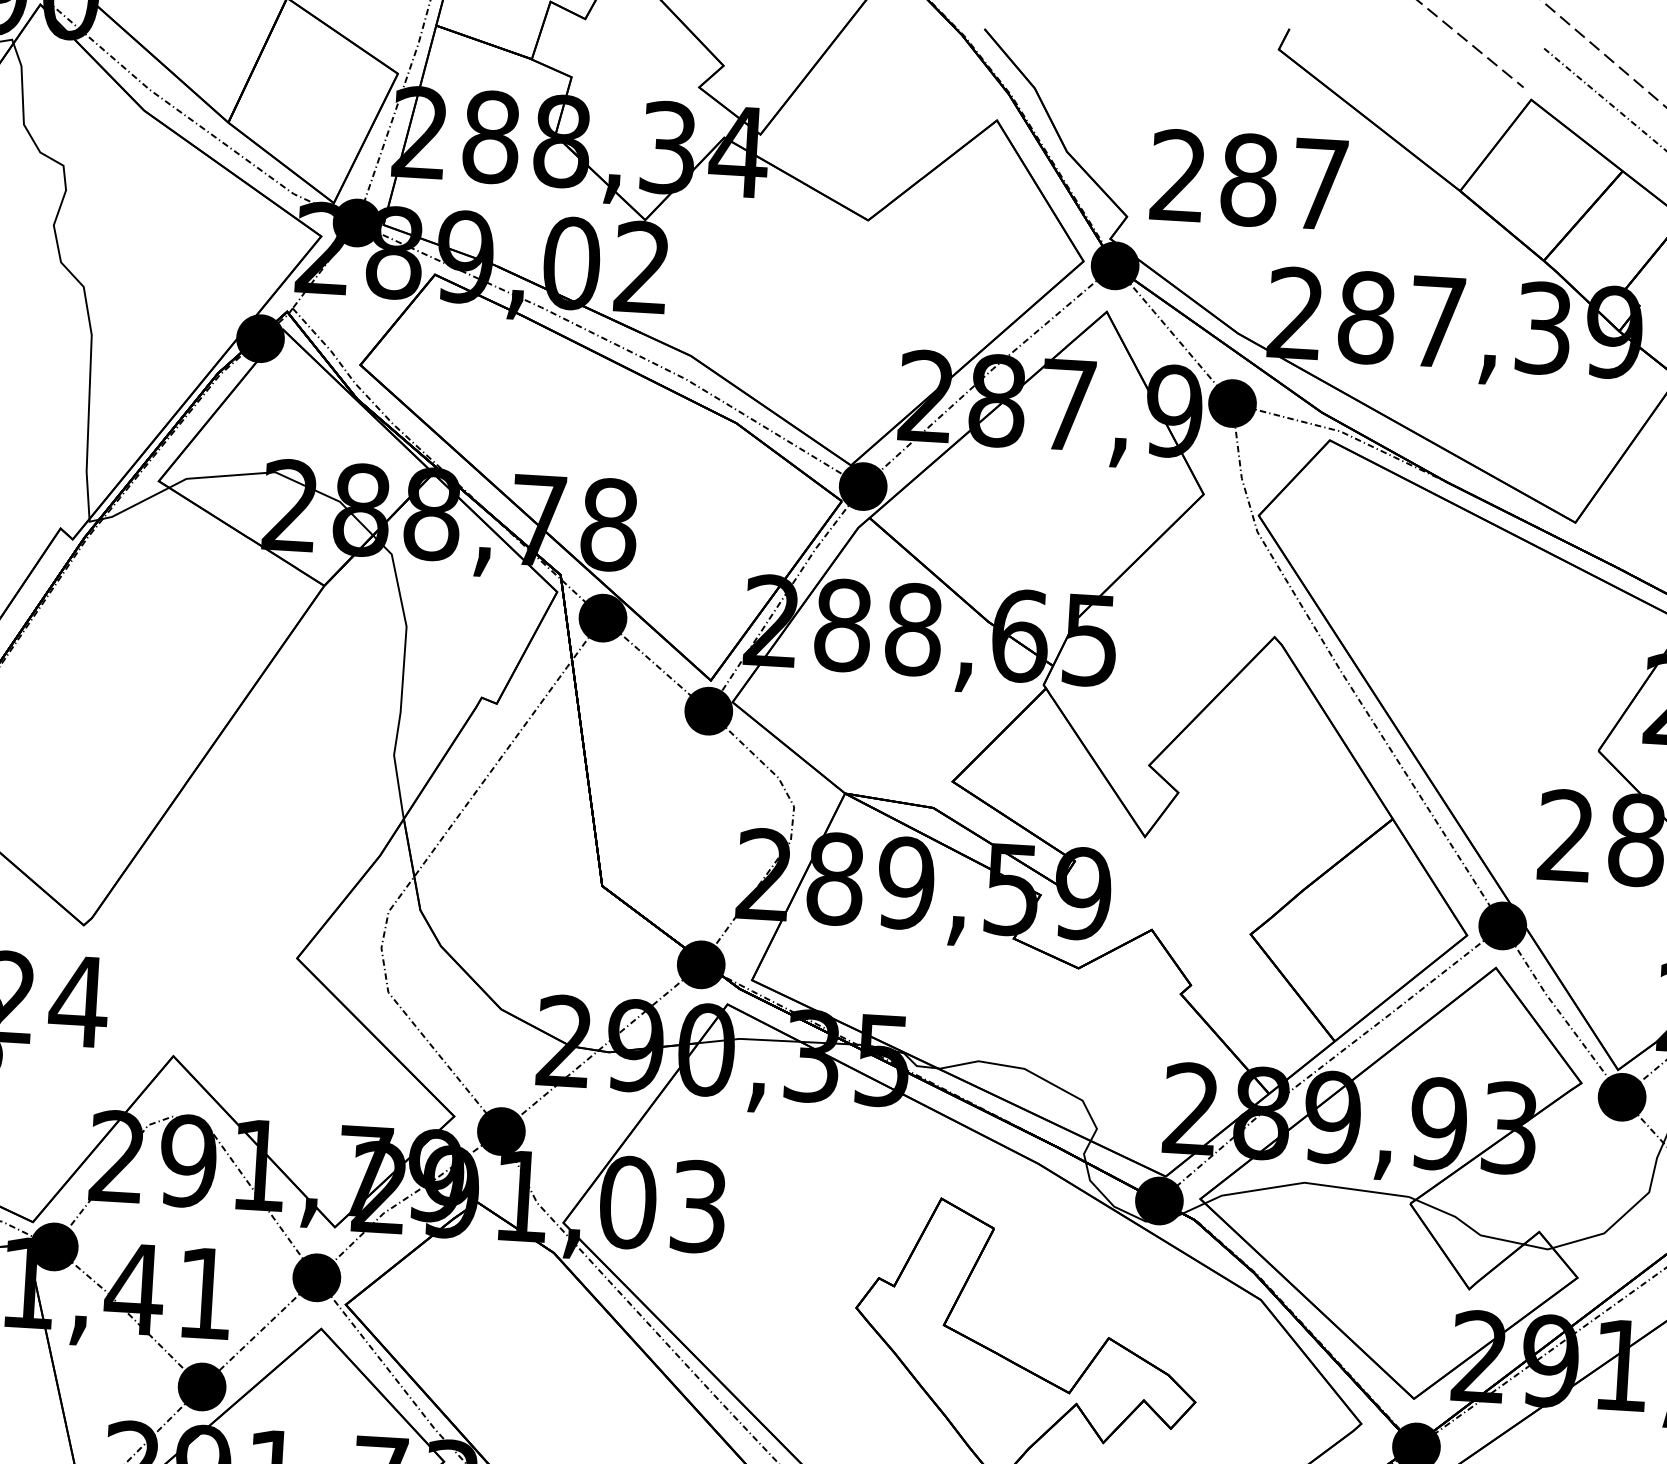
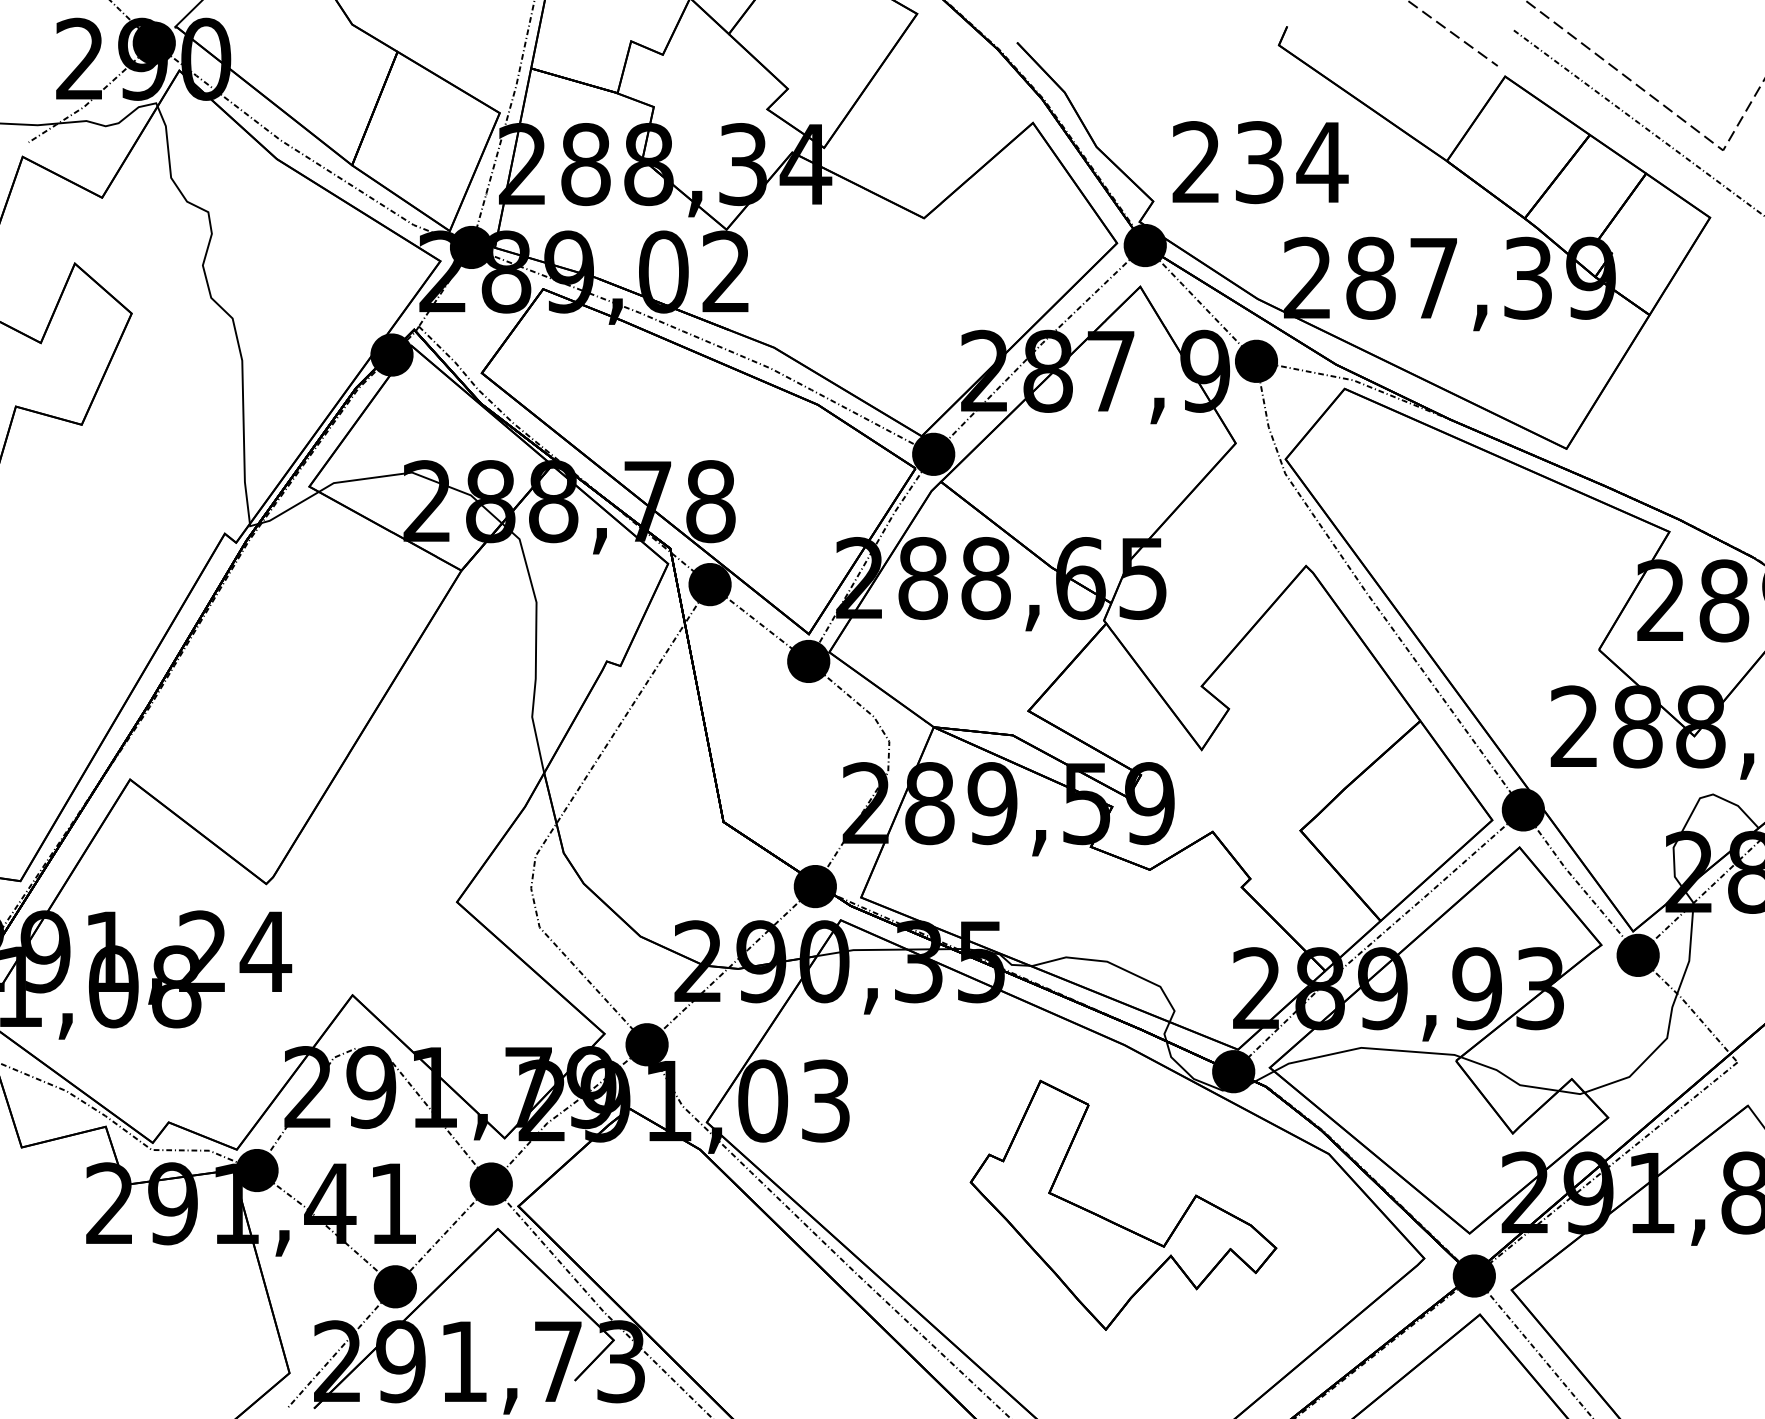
text: (1285, 182) -> (1291, 162), 287 -> 234

